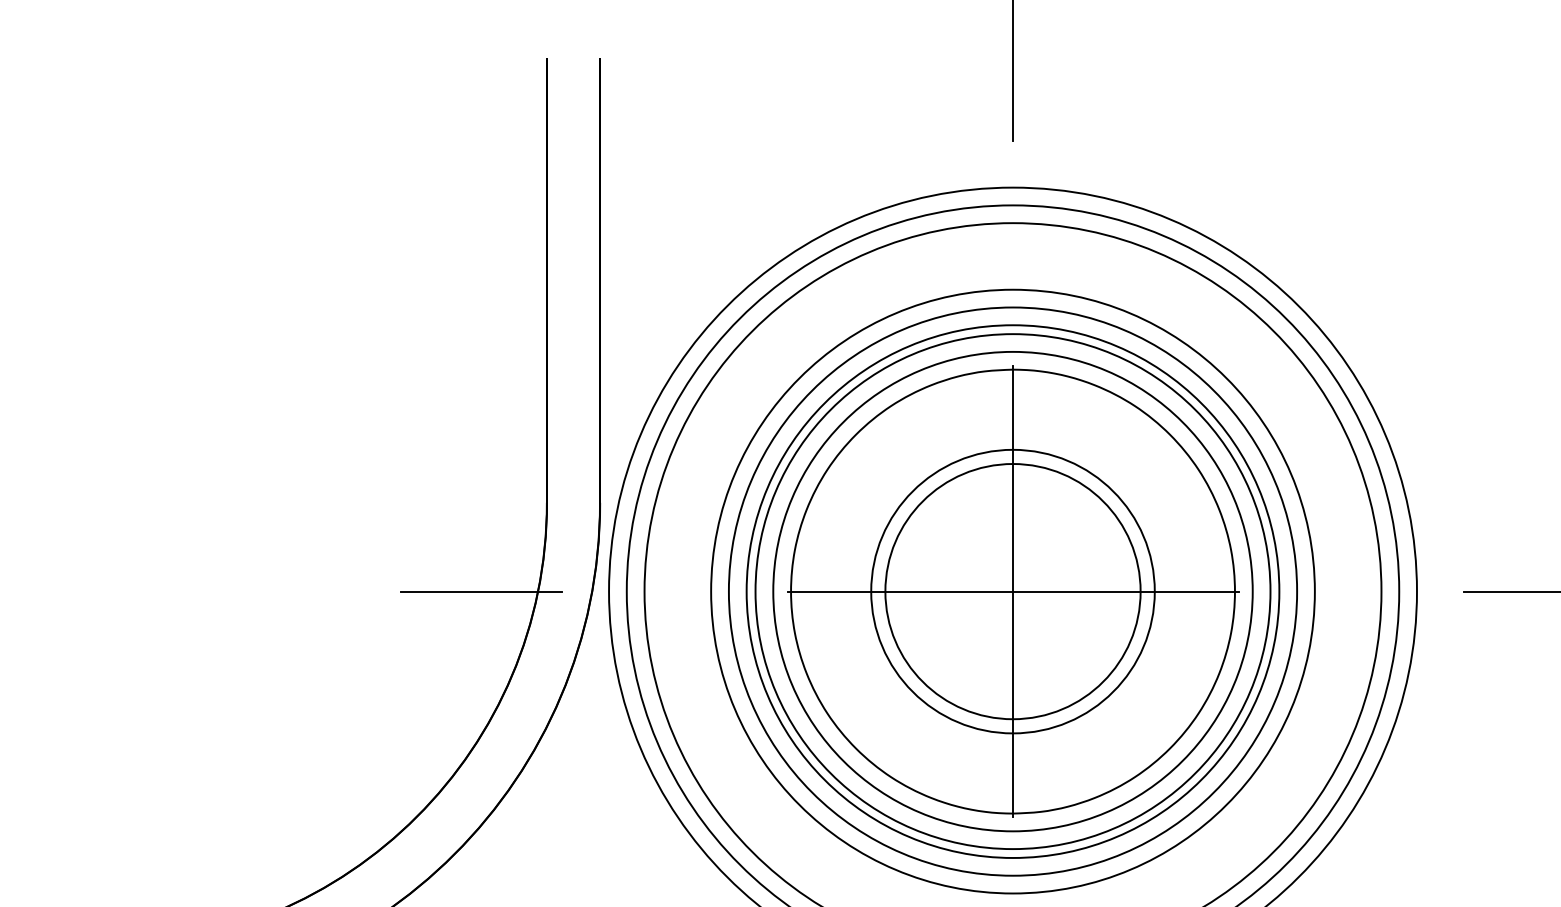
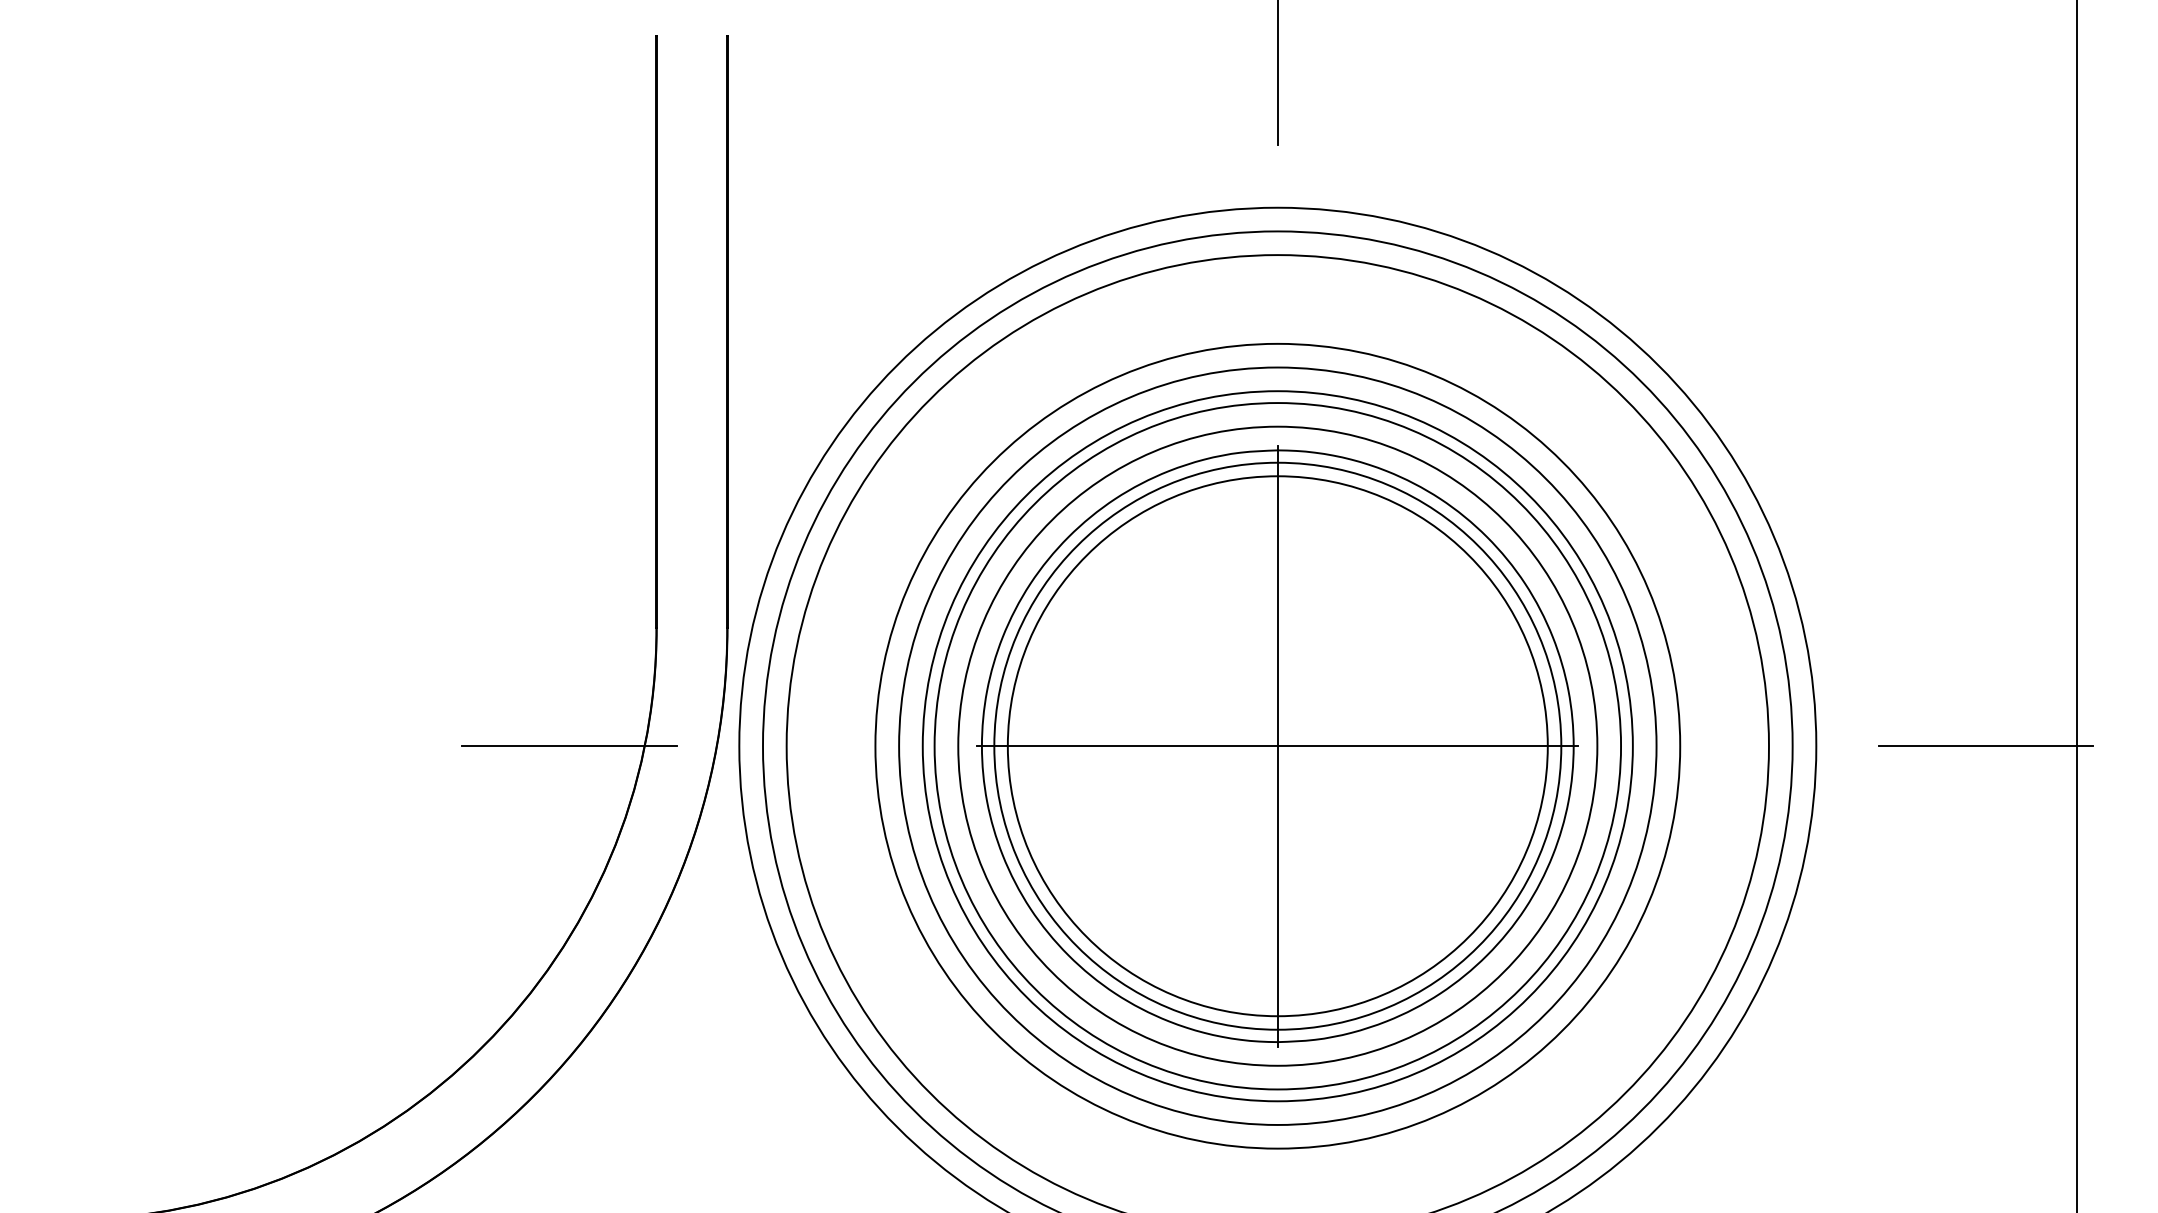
circle: (1012, 591) -> (1277, 745), size x1.67
circle: (1012, 591) -> (1277, 746), size x1.43

